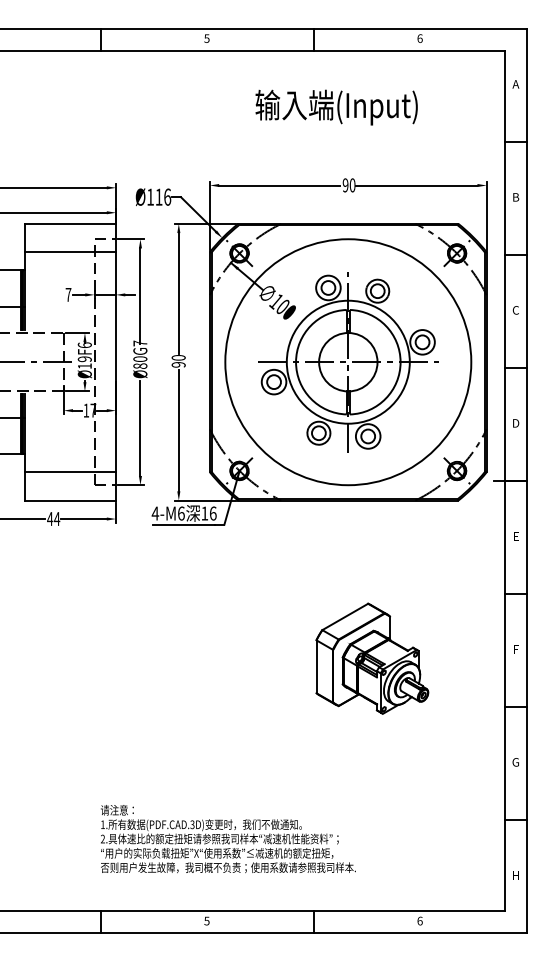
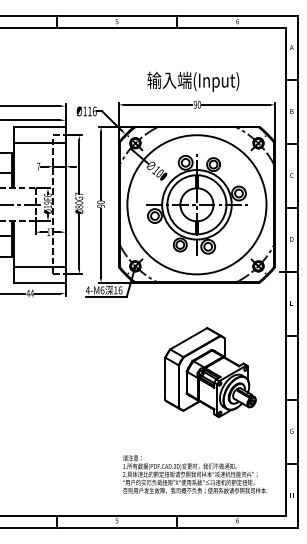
text: (336, 107) -> (193, 81), moved
part: (372, 658) -> (210, 372), size x1.43
text: (229, 838) -> (195, 474), moved

